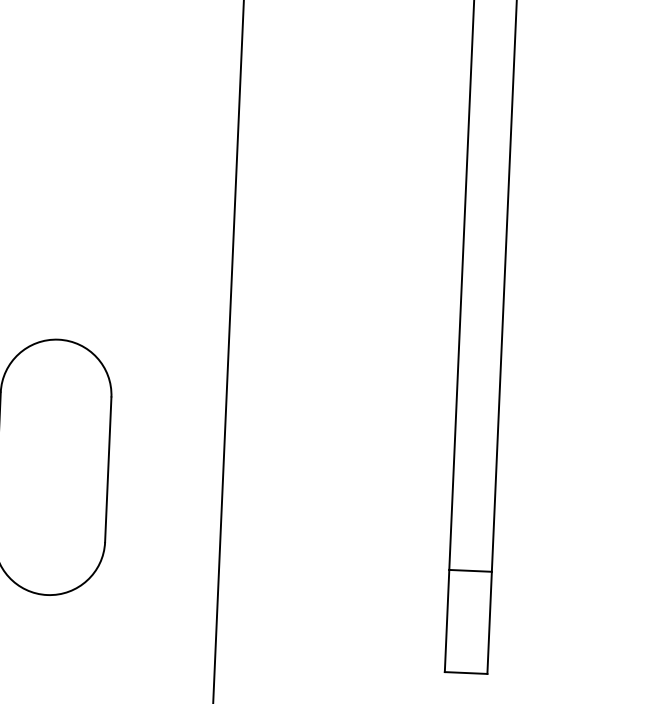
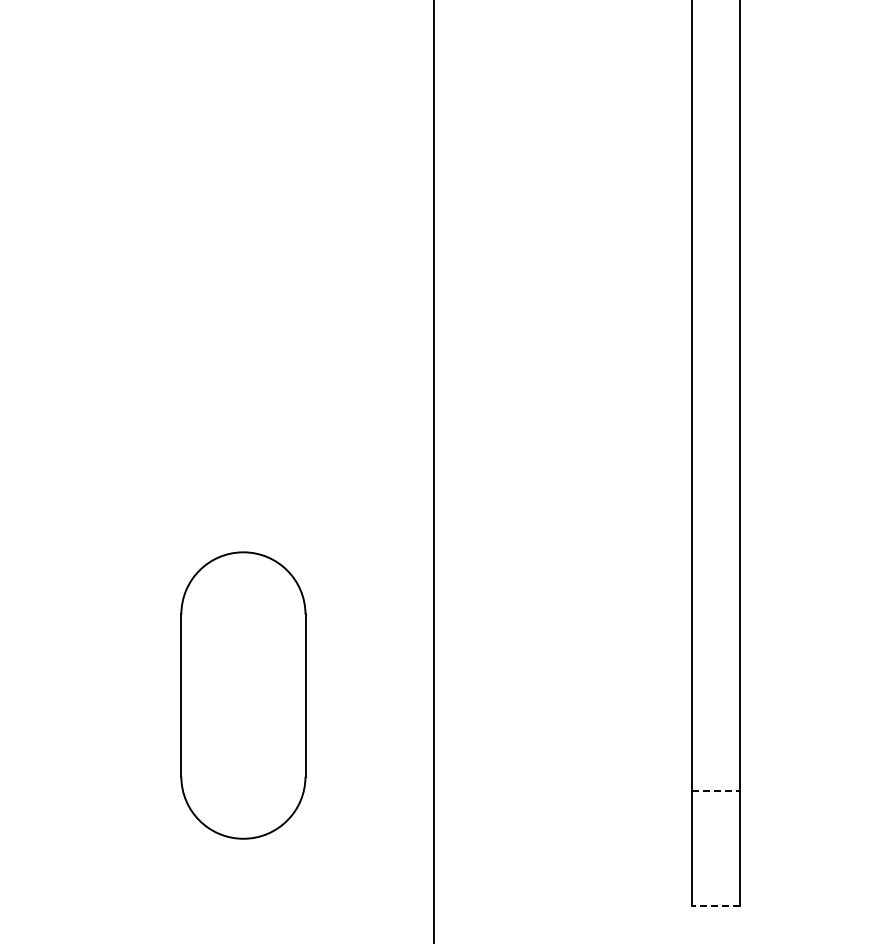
line: (470, 571) -> (716, 791), solid -> dashed
line: (466, 672) -> (716, 905), solid -> dashed

